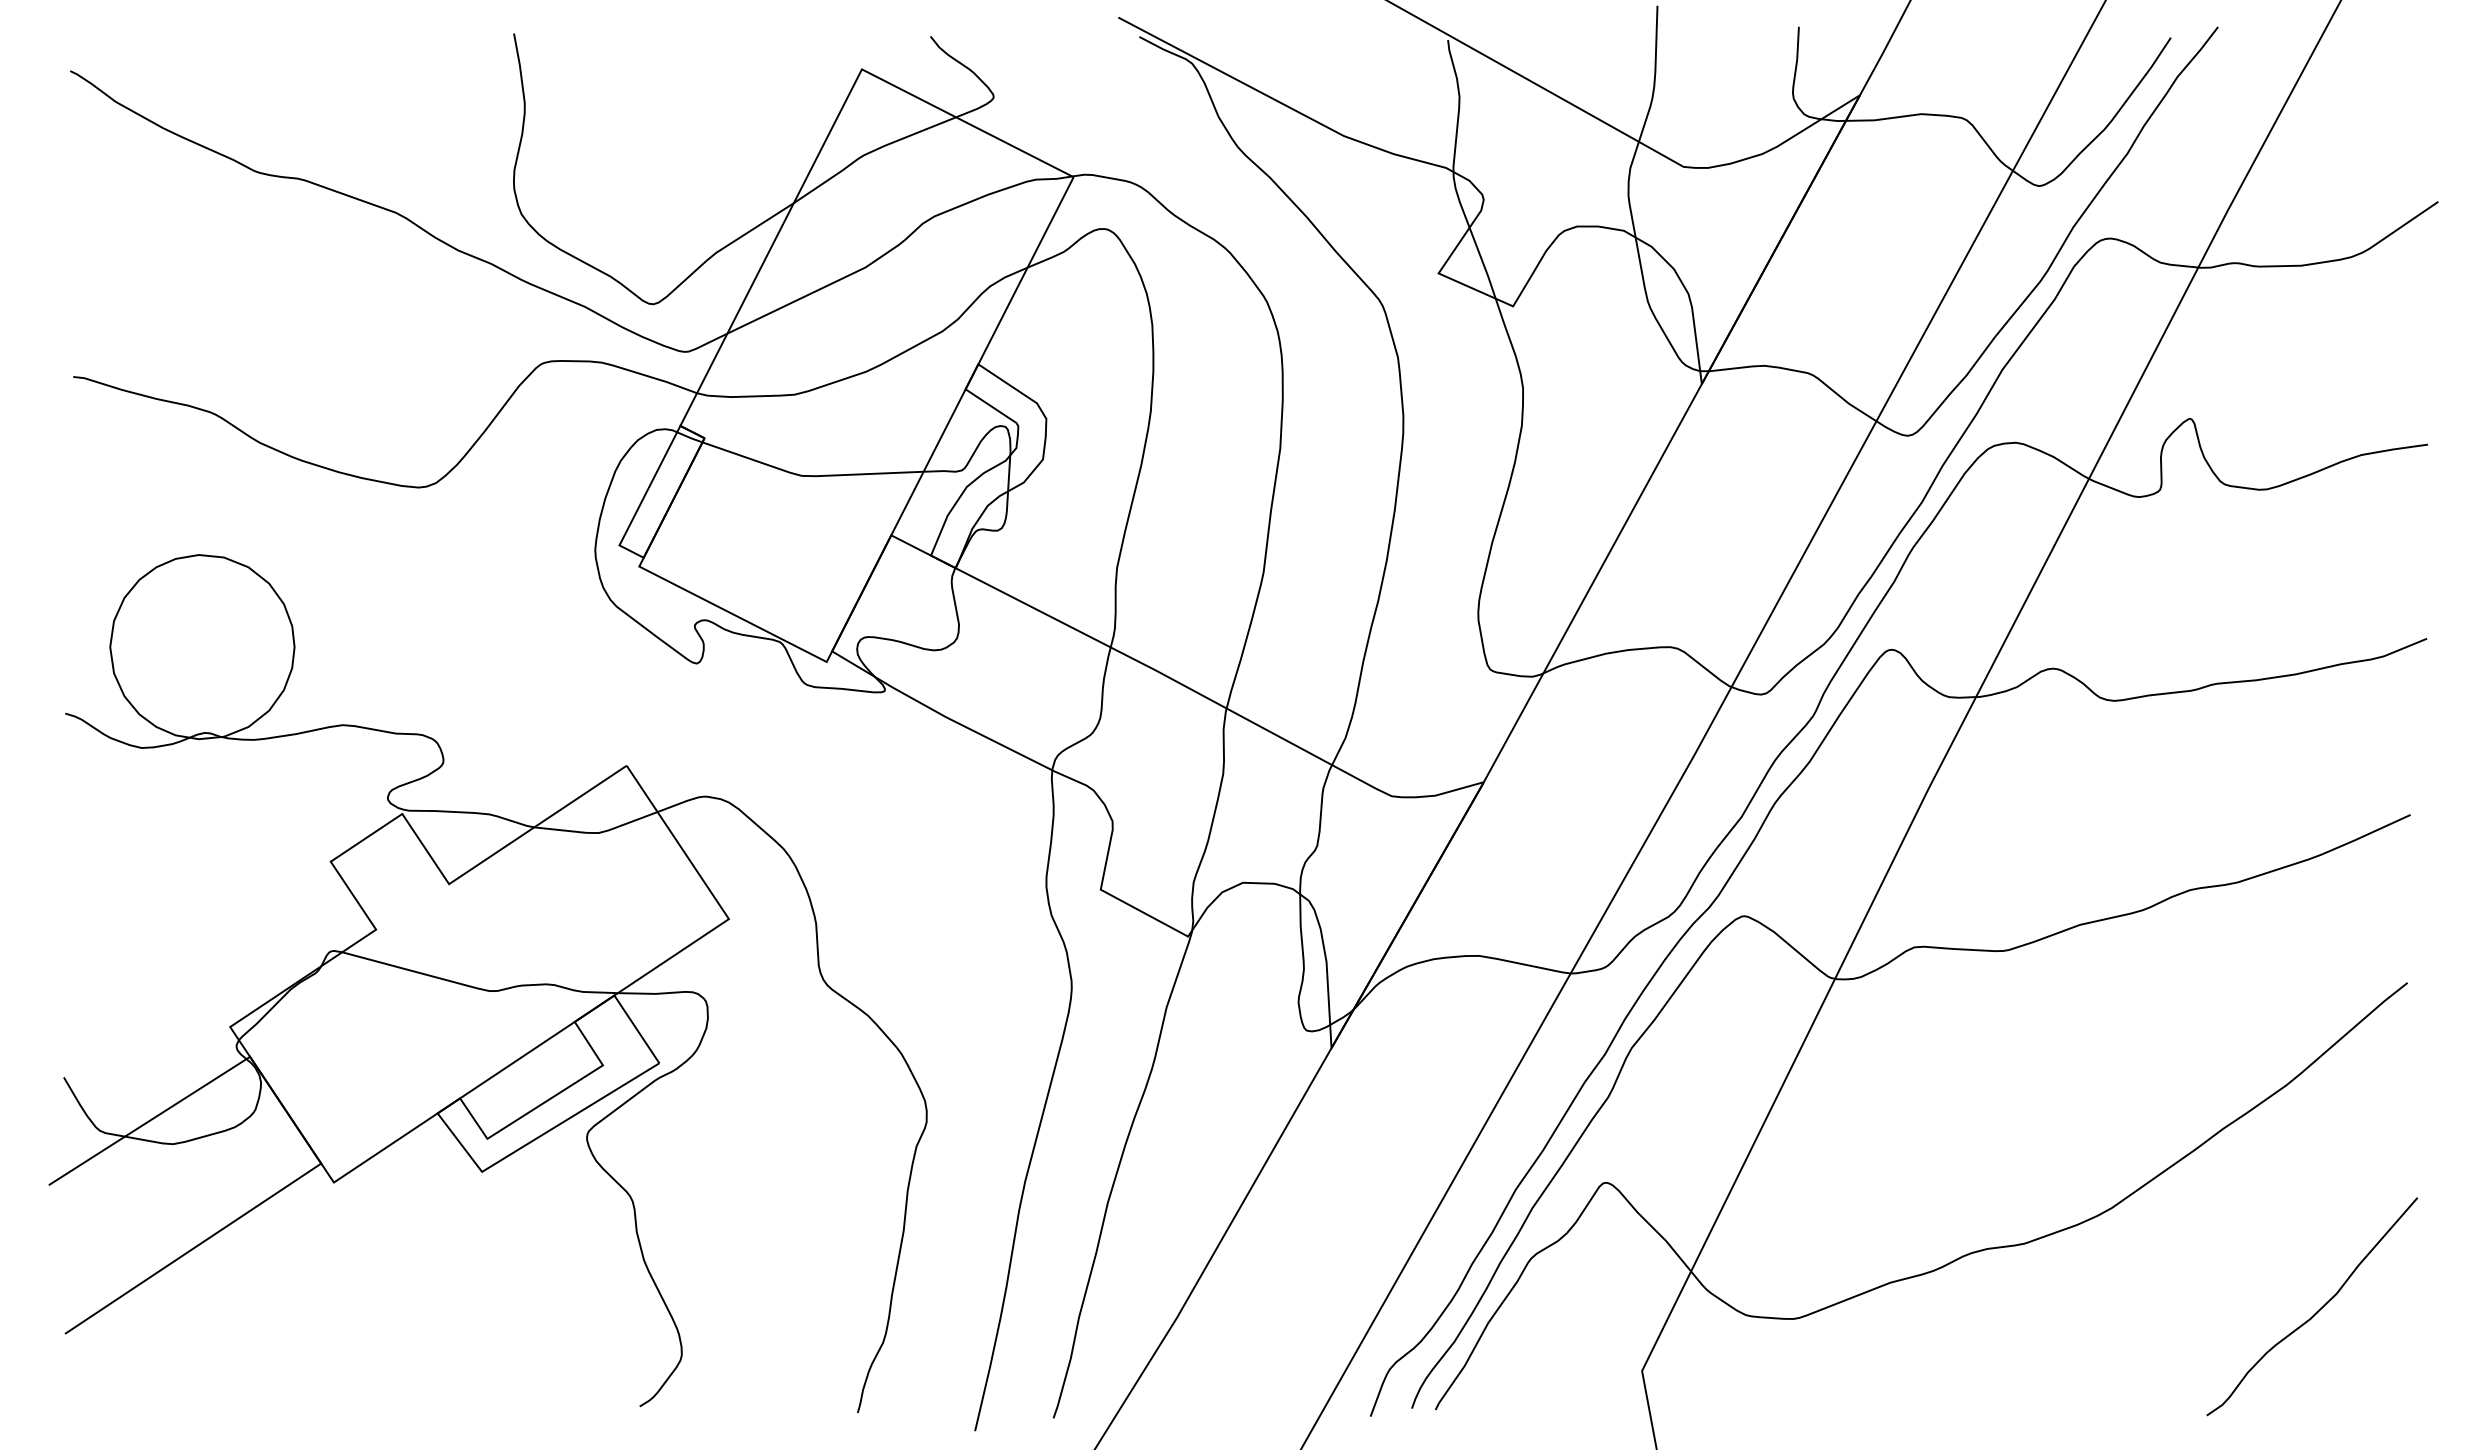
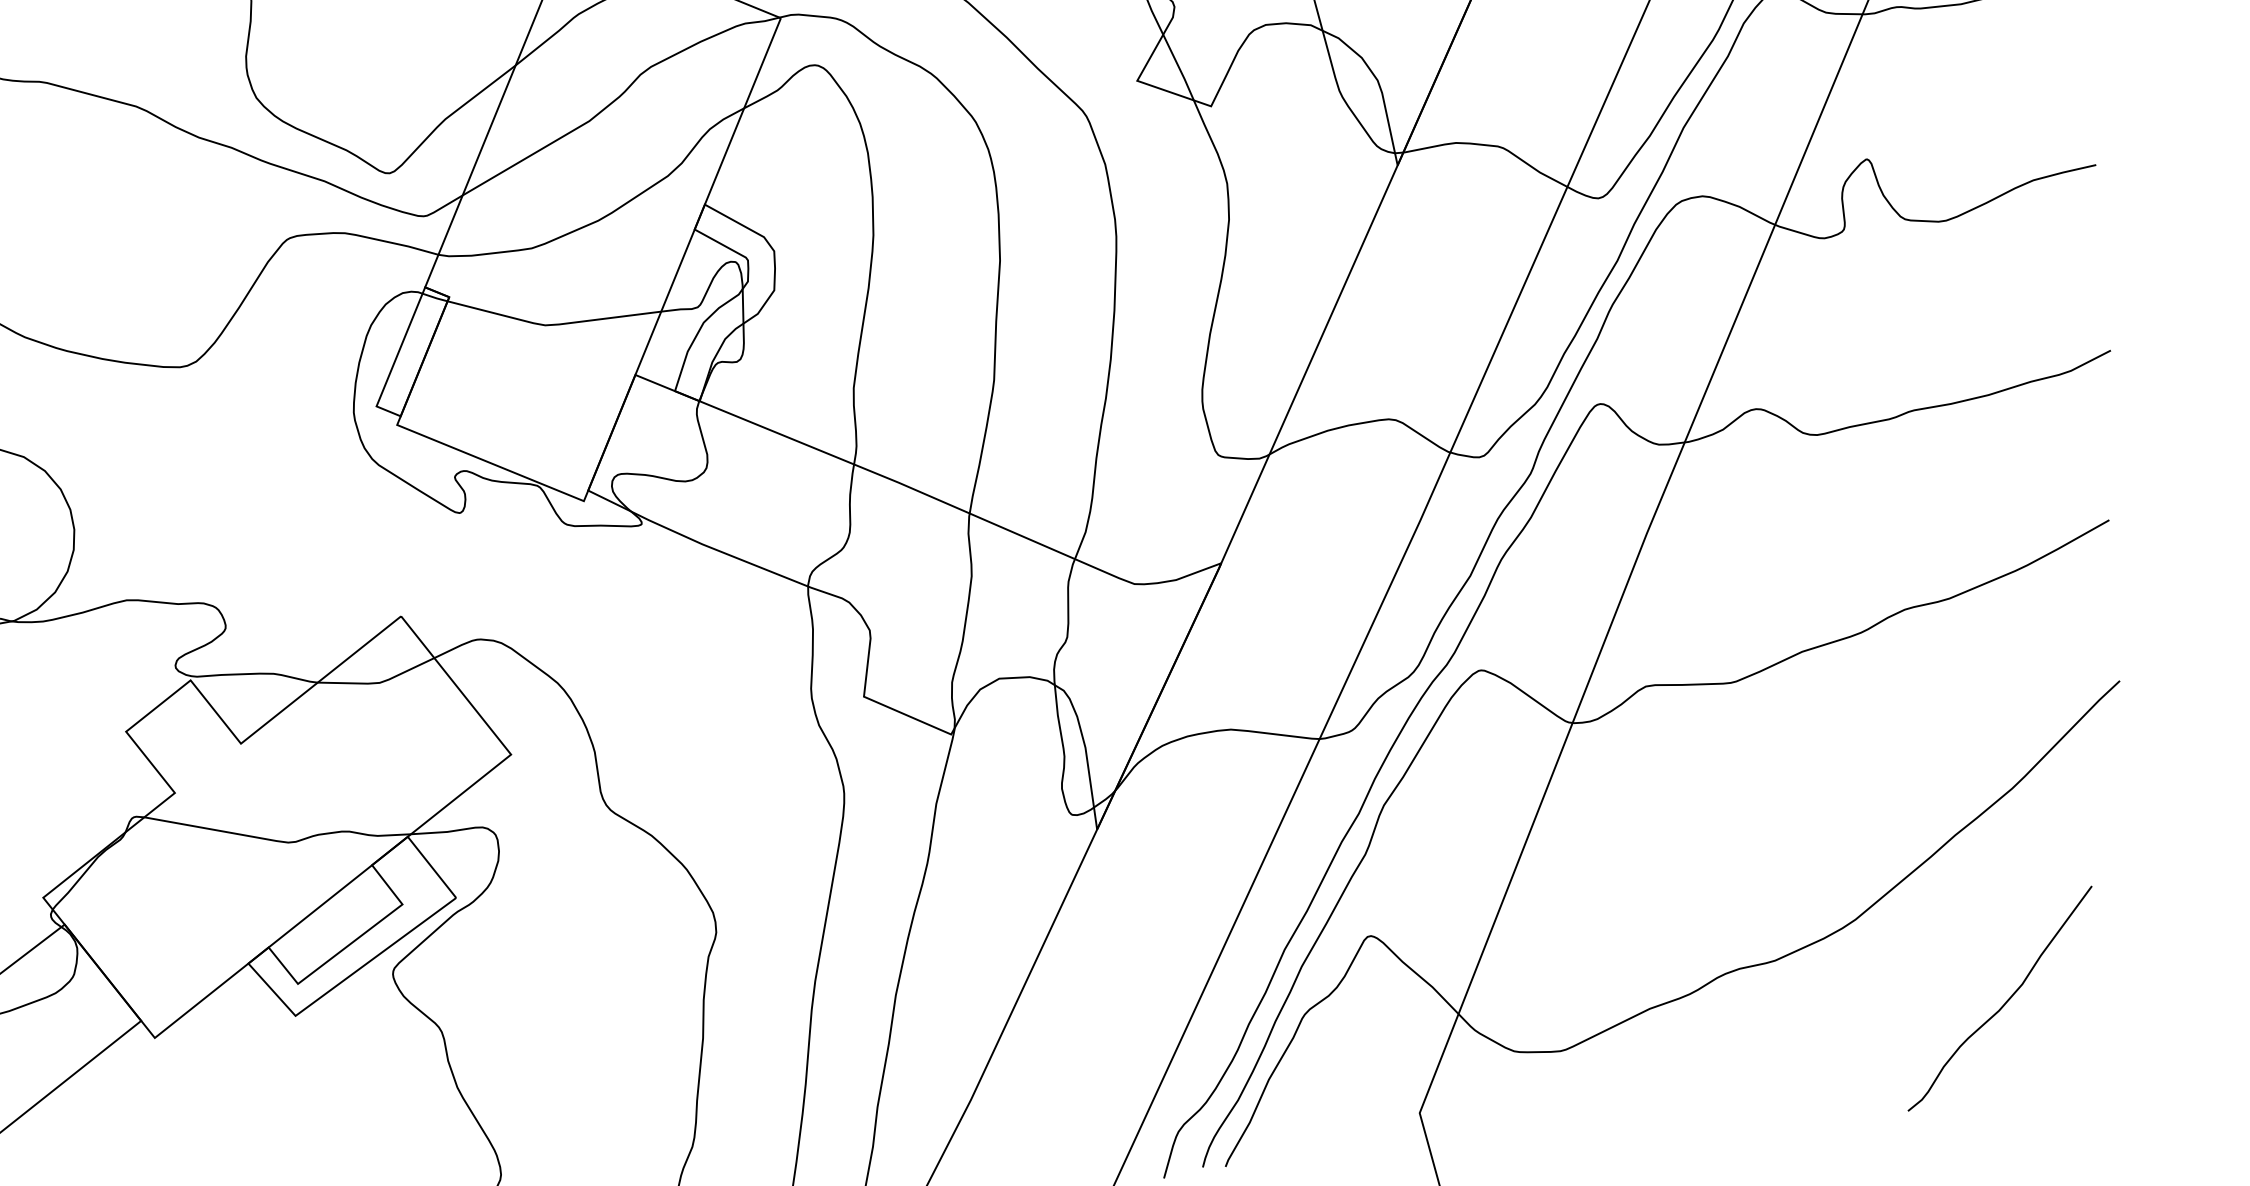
curve: (2317, 1310) -> (2005, 1001), moved

